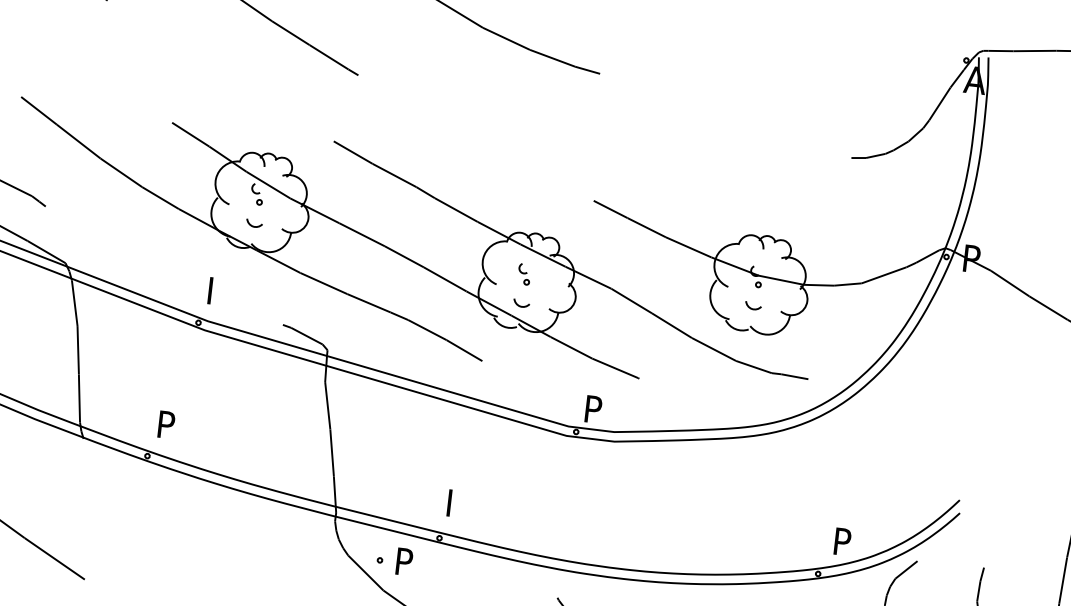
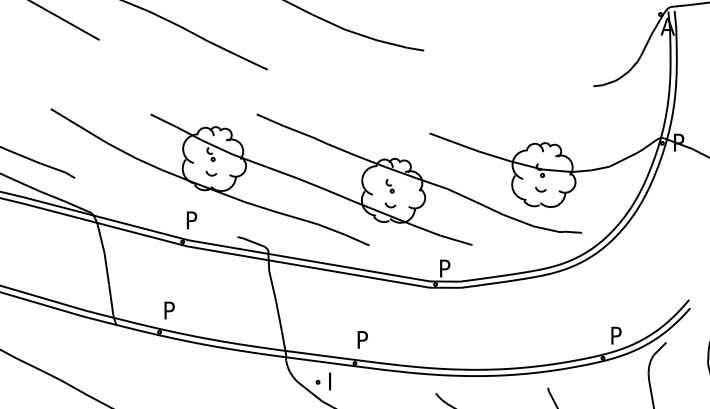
text: (219, 285) -> (193, 216), I -> P
text: (457, 498) -> (363, 336), I -> P
text: (407, 556) -> (335, 377), P -> I

